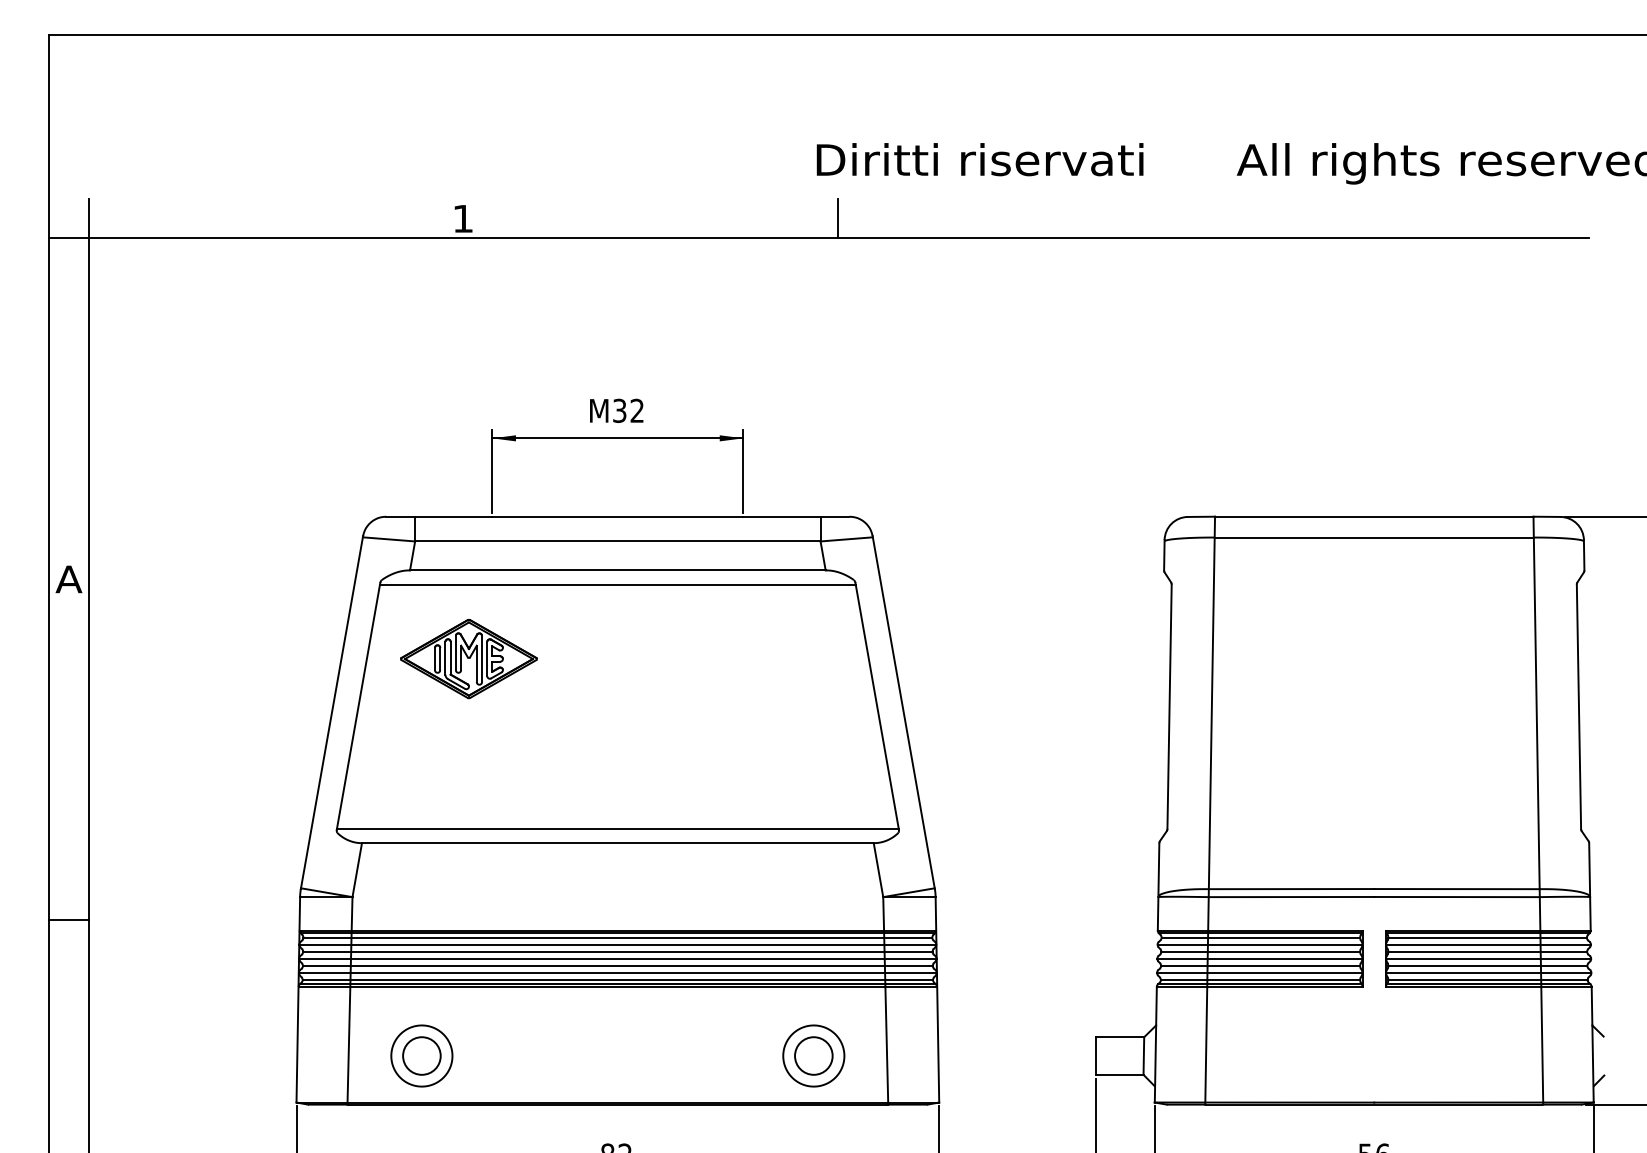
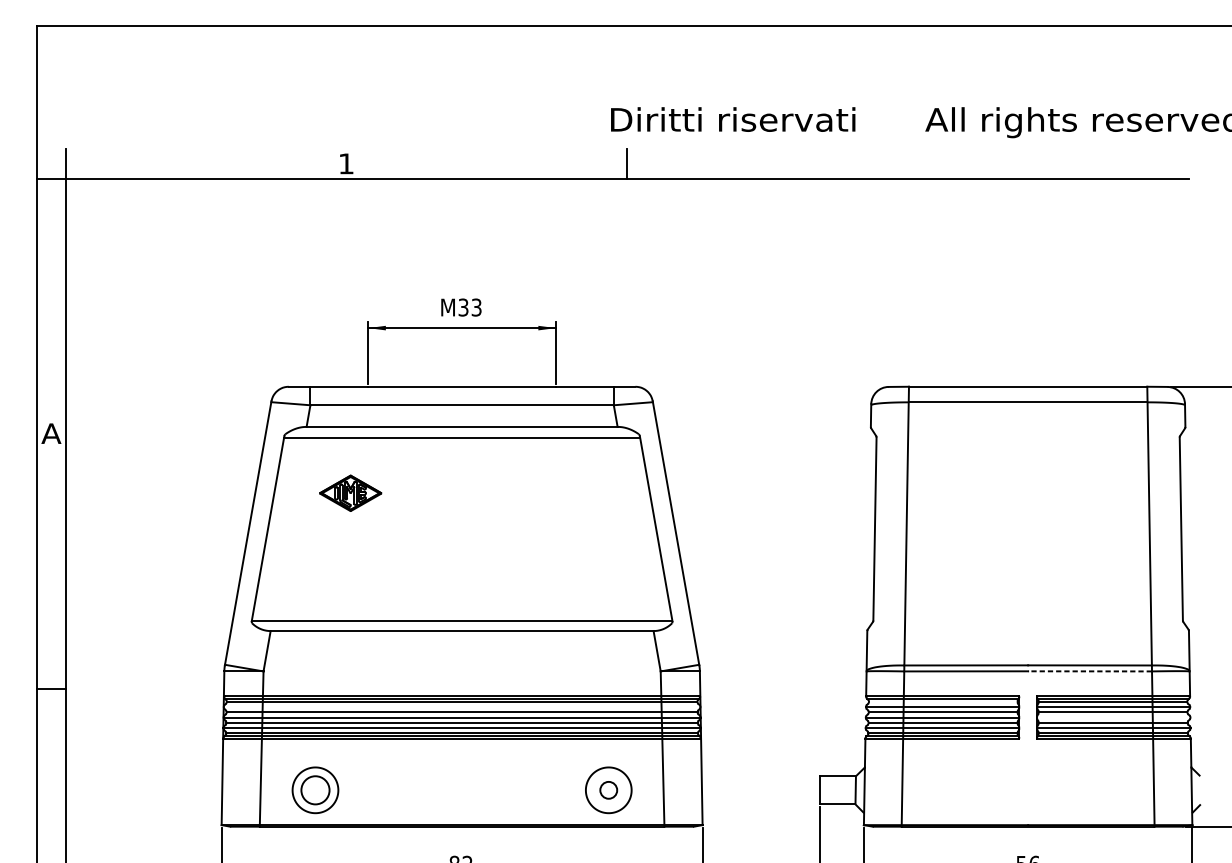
text: (636, 410) -> (476, 307), M32 -> M33
part: (468, 659) -> (350, 493), size x0.6
line: (1456, 897) -> (1089, 671), solid -> dashed
line: (1260, 937) -> (943, 701), removed
line: (617, 944) -> (461, 706), removed
line: (1488, 958) -> (1113, 717), removed
circle: (813, 1055) -> (608, 789), size x0.6

